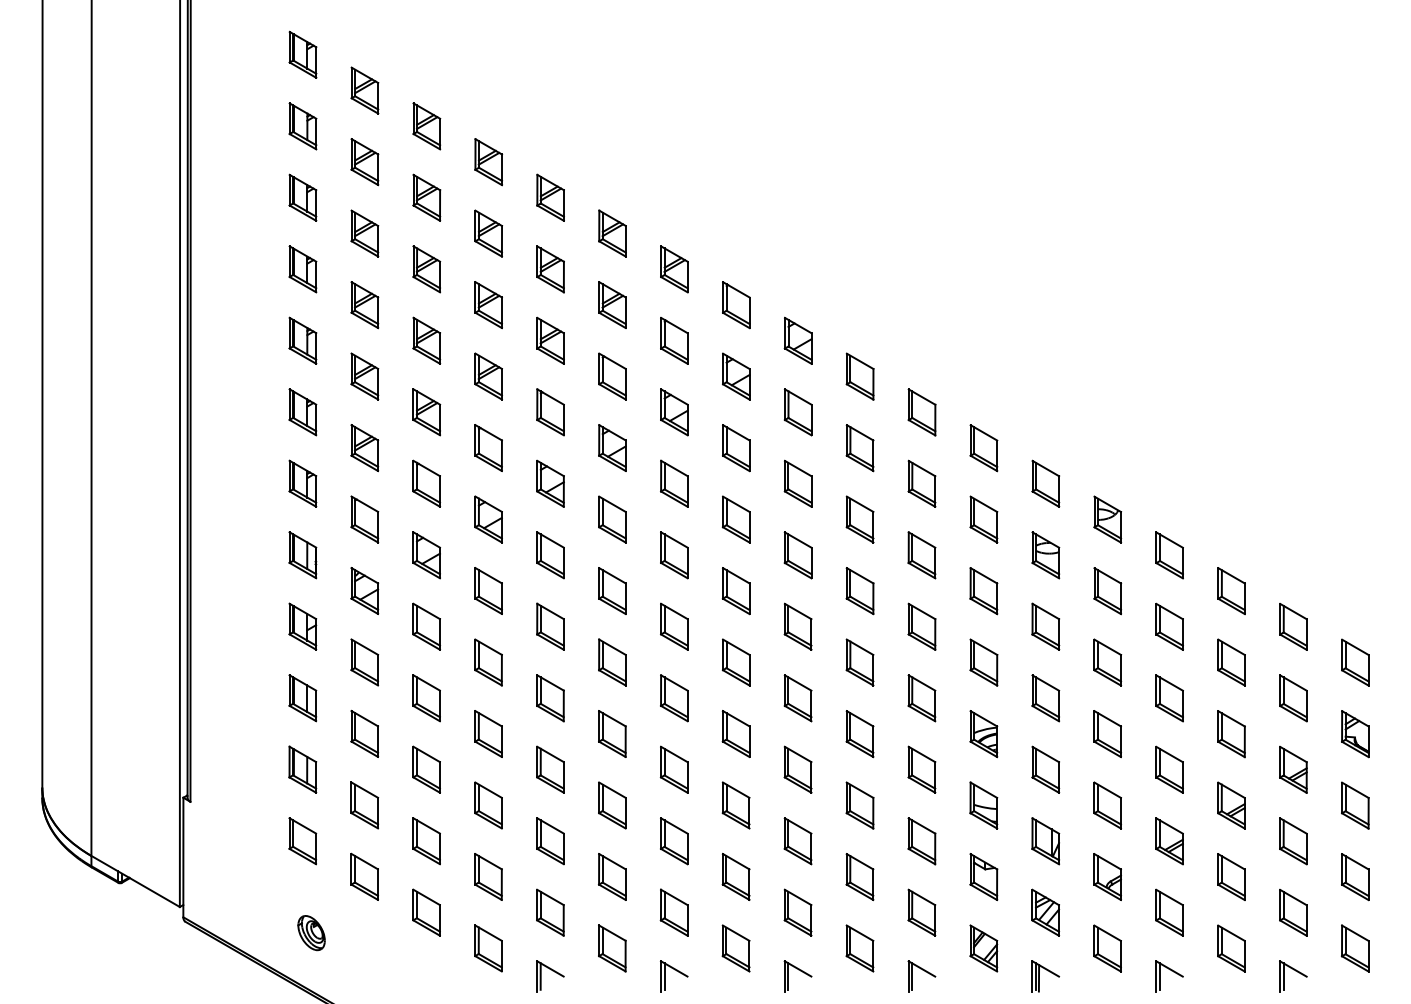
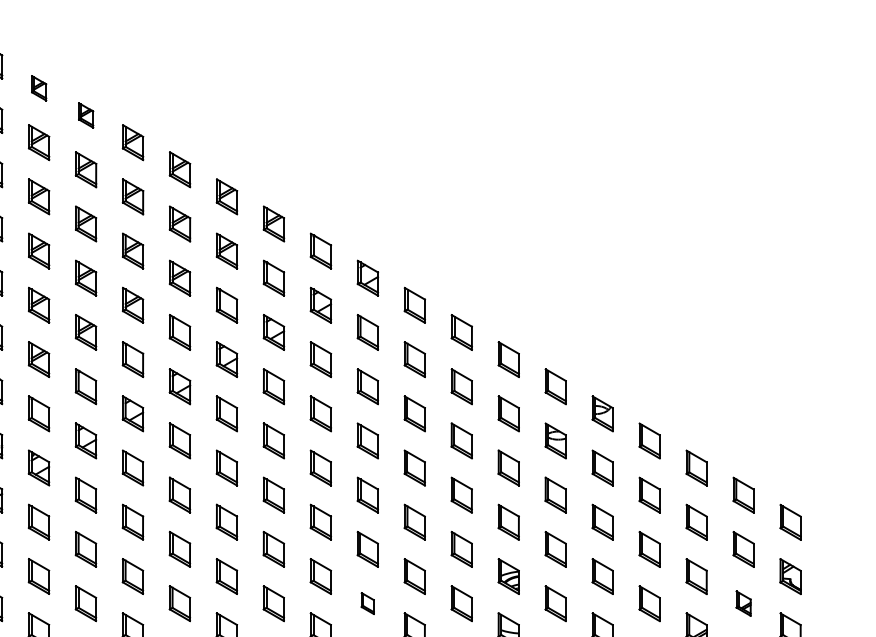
part: (364, 90) -> (38, 88), size x0.7
part: (426, 126) -> (85, 115), size x0.7
part: (797, 769) -> (367, 603), size x0.6
part: (1293, 769) -> (743, 603), size x0.7

